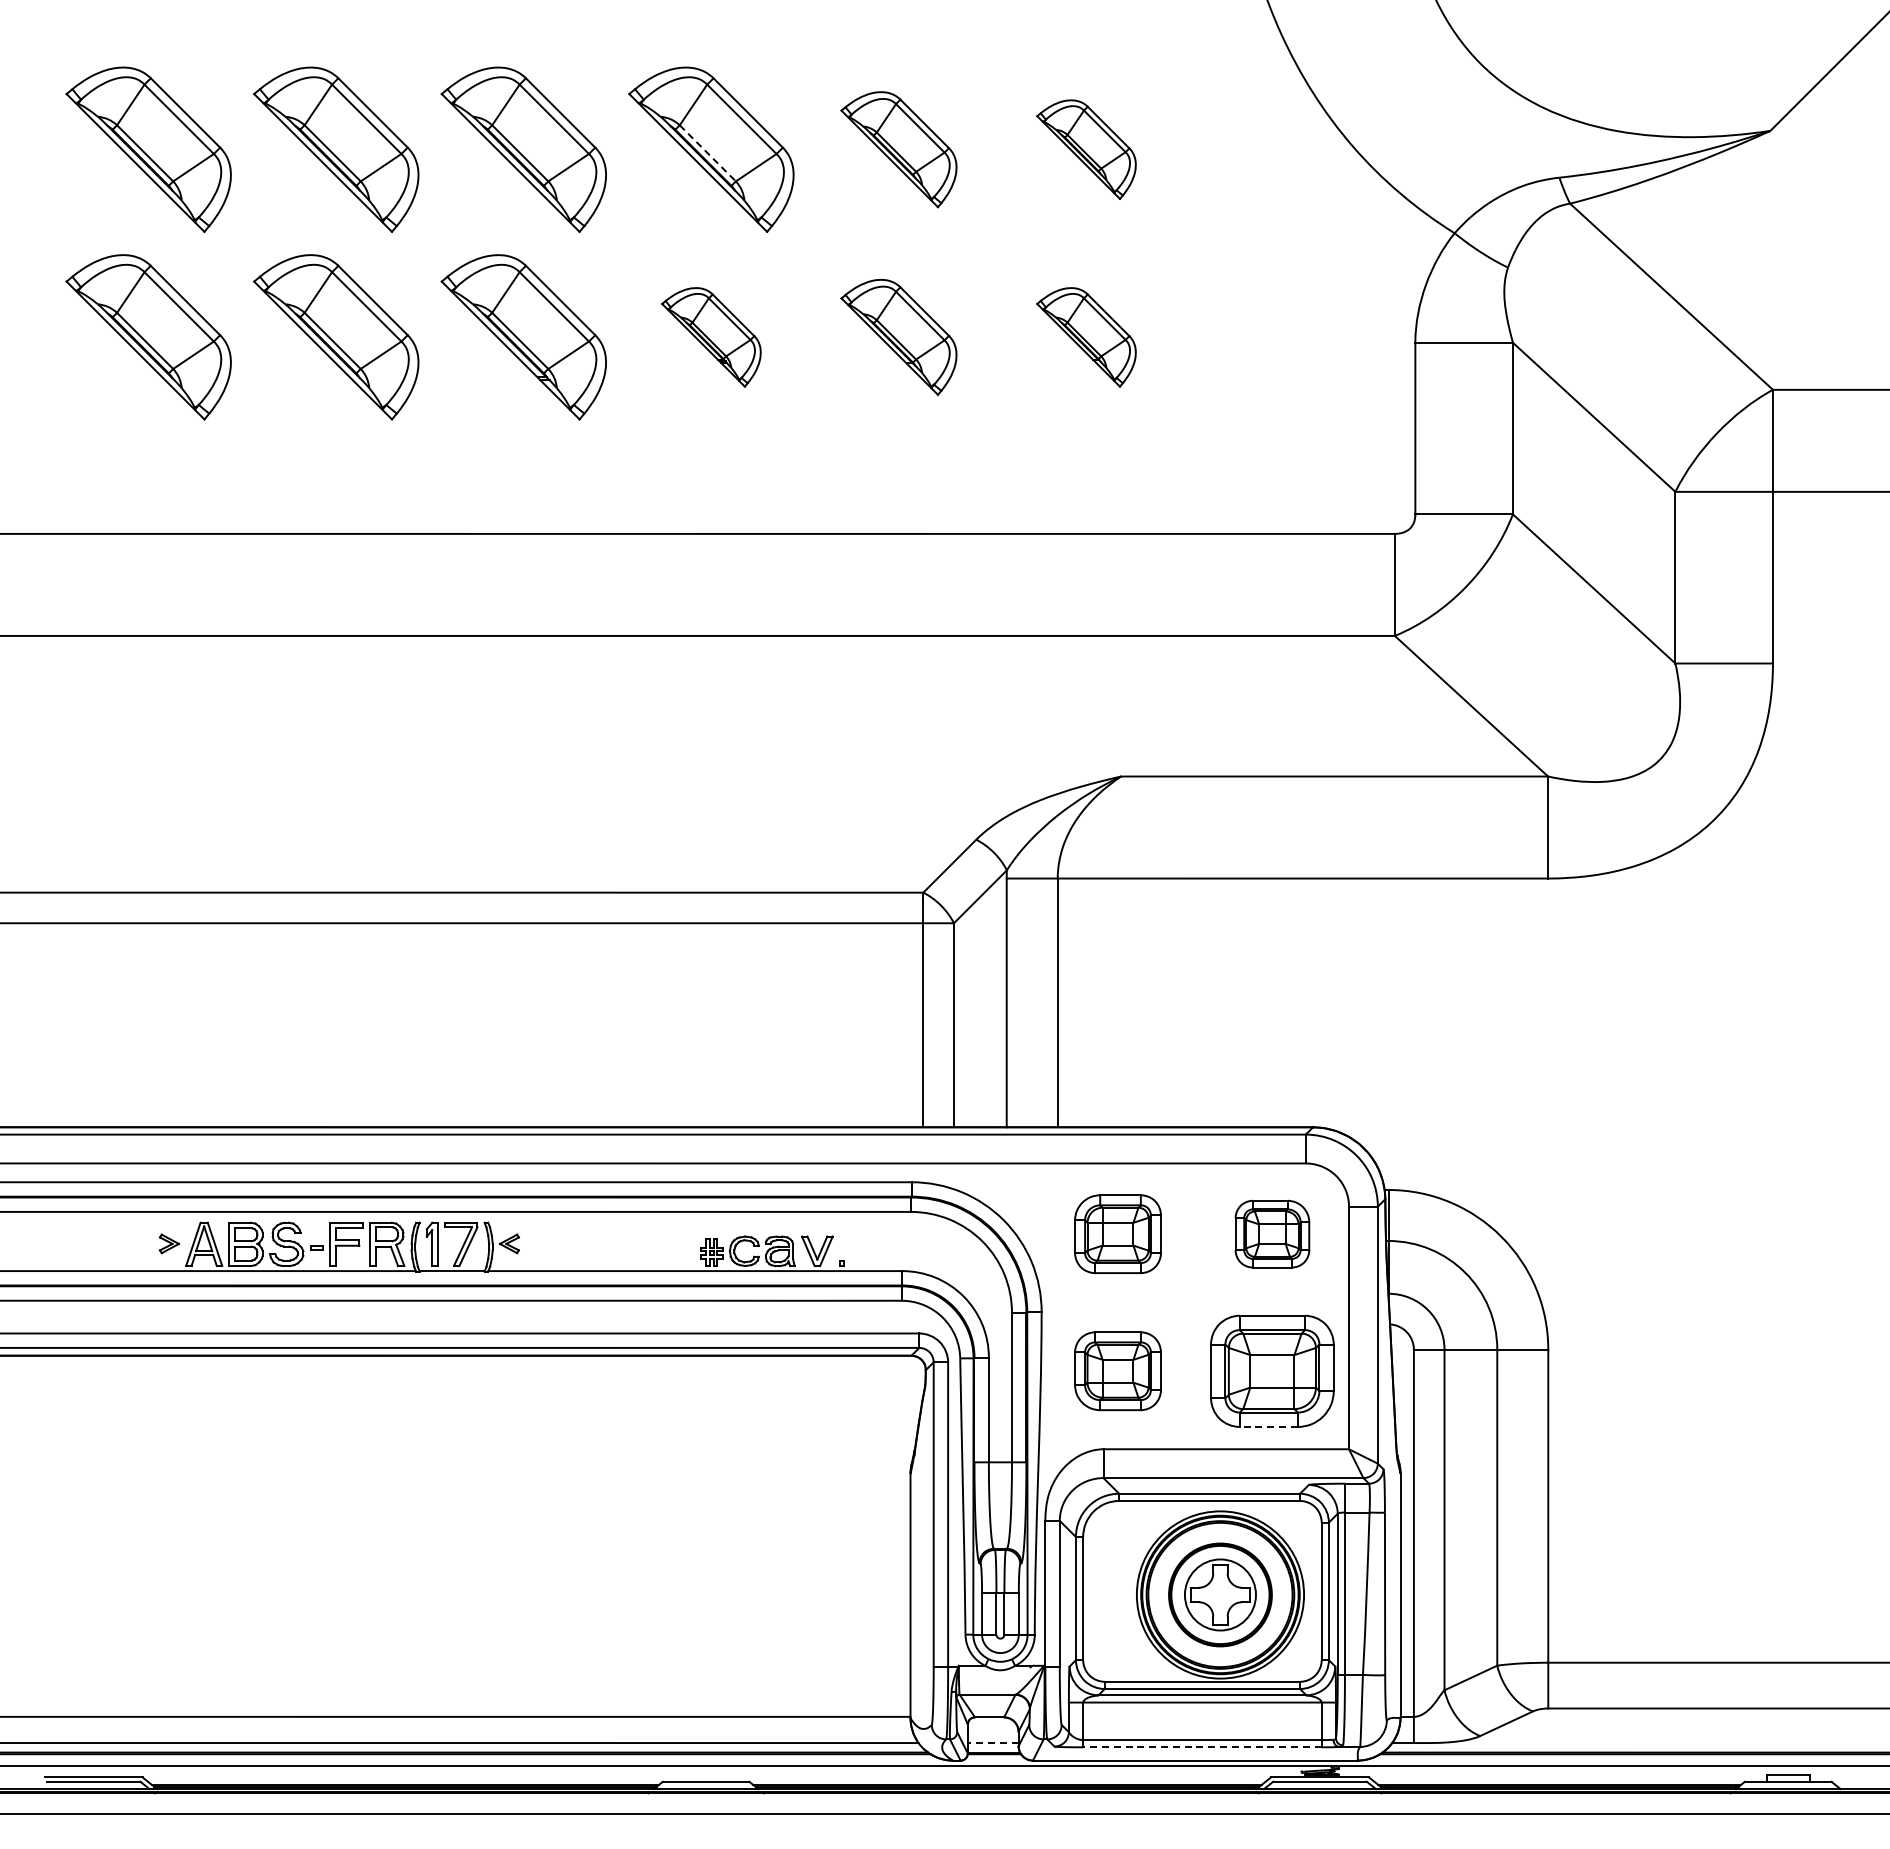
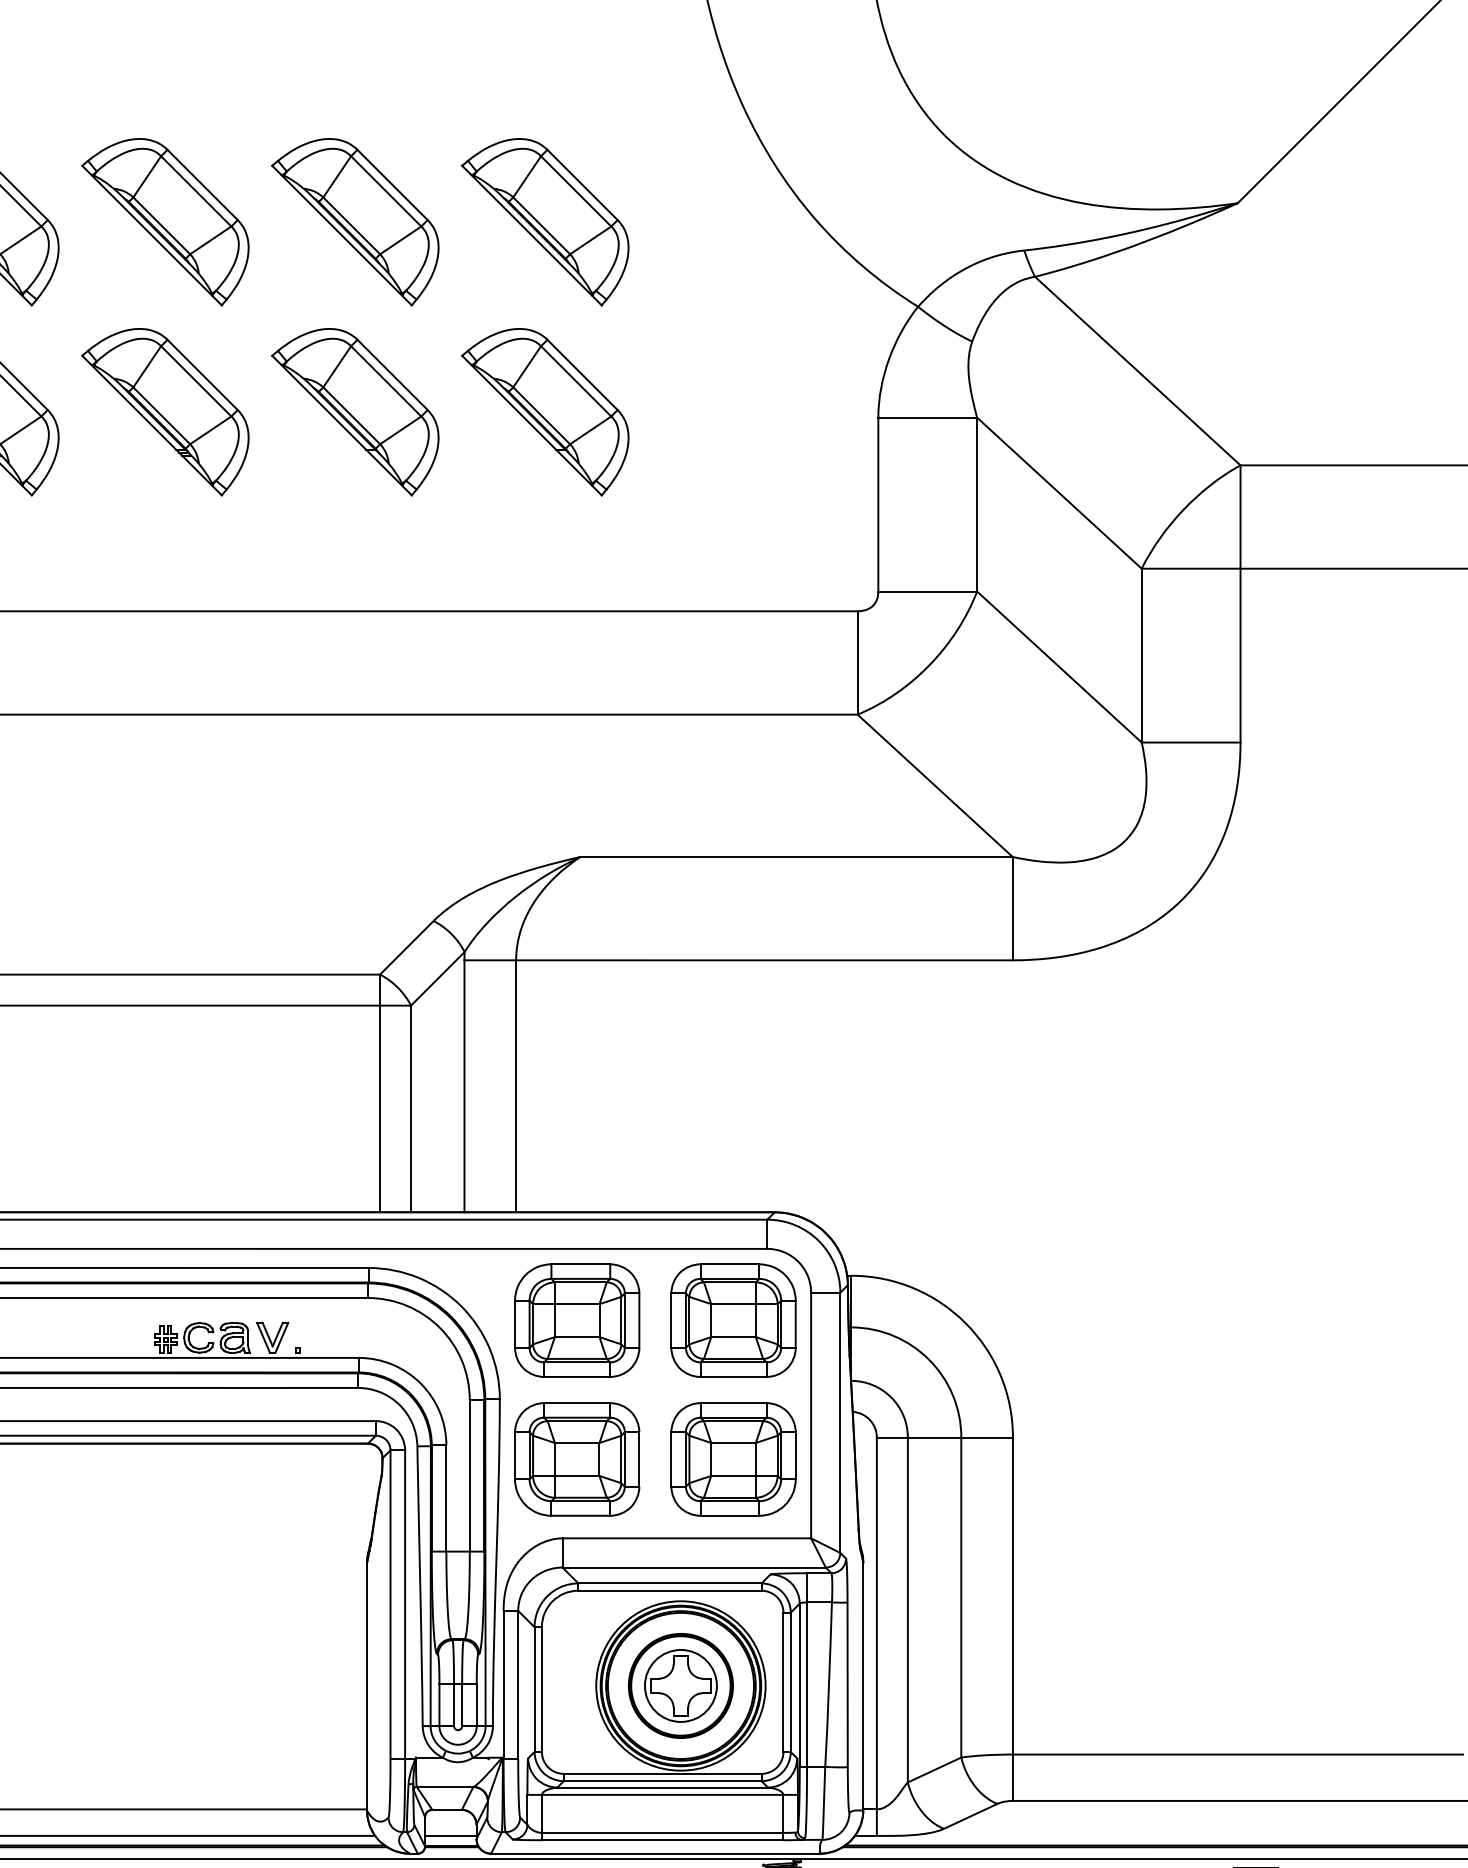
part: (898, 149) -> (354, 221), size x1.43
part: (1086, 149) -> (545, 221), size x1.67
line: (707, 153) -> (161, 226), dashed -> solid
part: (711, 337) -> (165, 412), size x1.67
part: (898, 337) -> (354, 412), size x1.43
part: (1086, 337) -> (545, 412), size x1.67
part: (1117, 1233) -> (576, 1319), size x1.43
part: (1272, 1233) -> (733, 1319), size x1.67
part: (1117, 1370) -> (576, 1458), size x1.43
line: (1268, 1426) -> (729, 1515), dashed -> solid
line: (992, 1743) -> (450, 1836), dashed -> solid
line: (1201, 1747) -> (661, 1840), dashed -> solid

